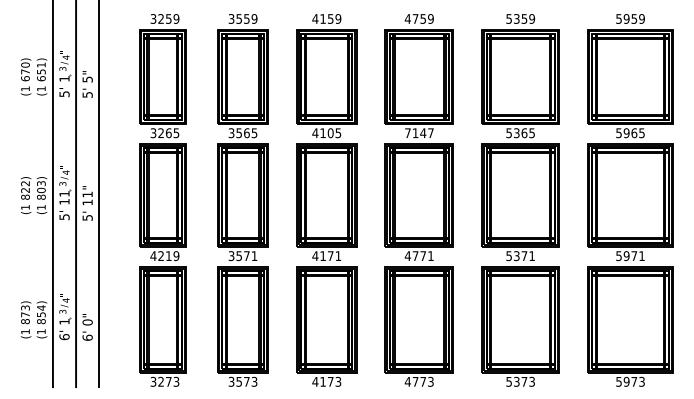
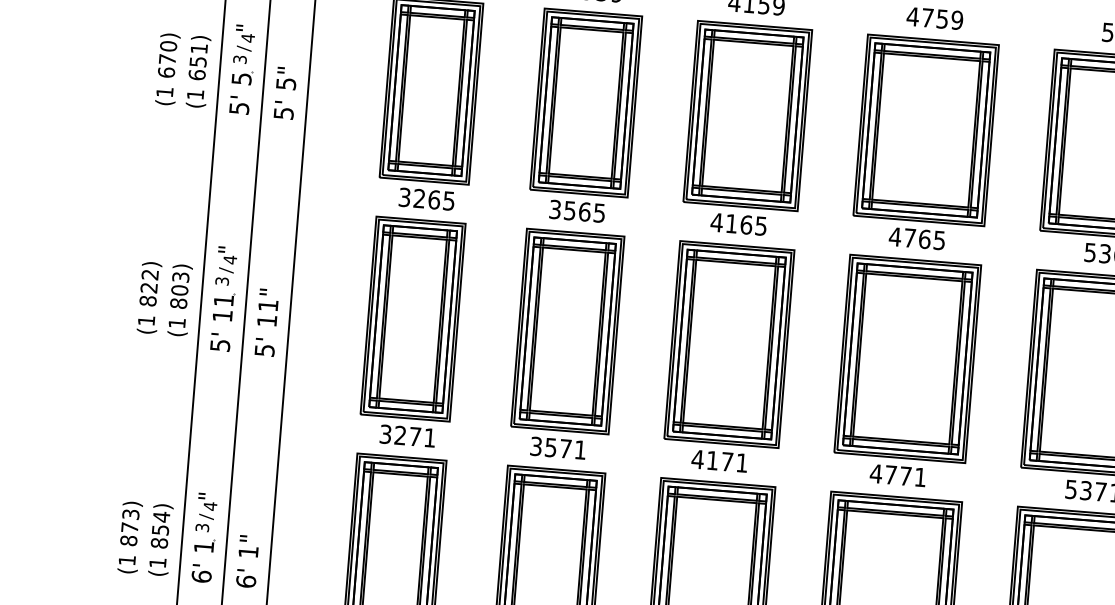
text: (64, 78) -> (241, 78), 1 -> 5
text: (330, 132) -> (746, 223), 4105 -> 4165
text: (418, 133) -> (915, 239), 7147 -> 4765
text: (164, 256) -> (406, 436), 4219 -> 3271
text: (87, 322) -> (248, 552), 0" -> 1"

